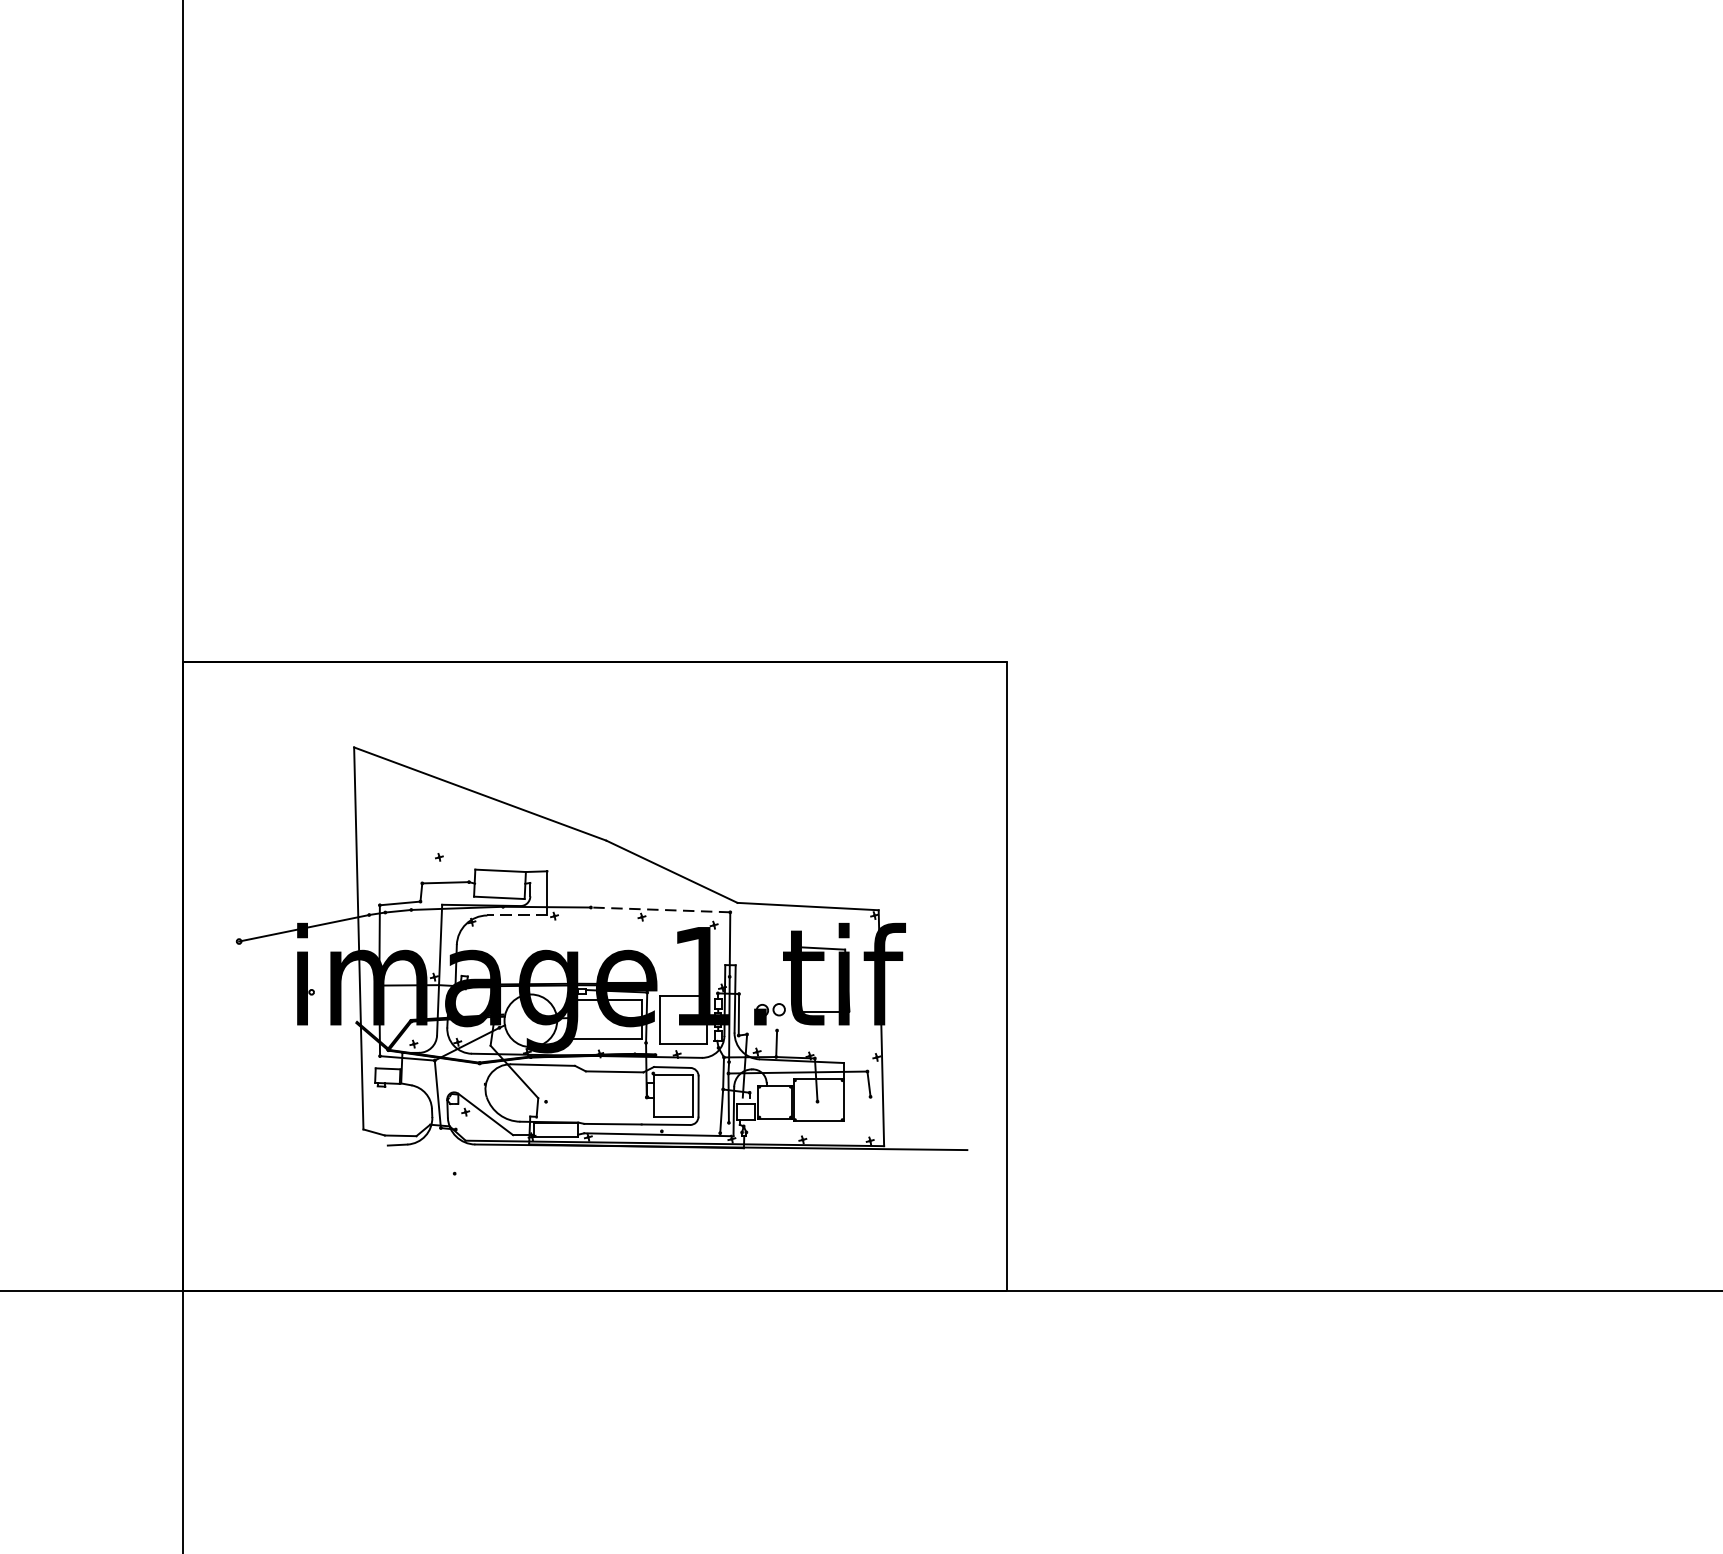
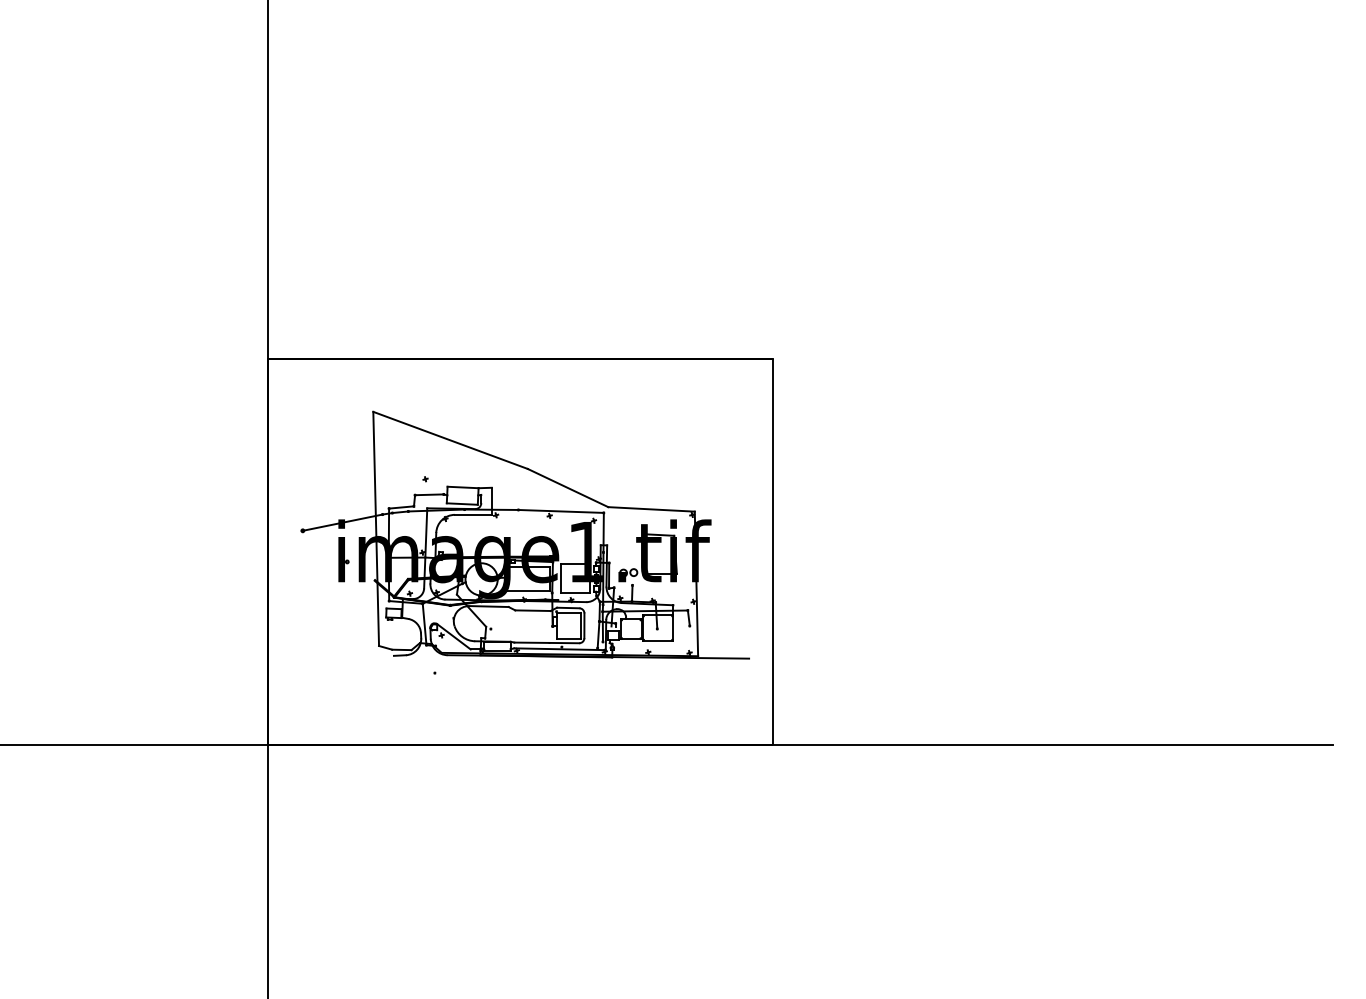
line: (661, 909) -> (561, 511), dashed -> solid
line: (515, 914) -> (472, 514), dashed -> solid

